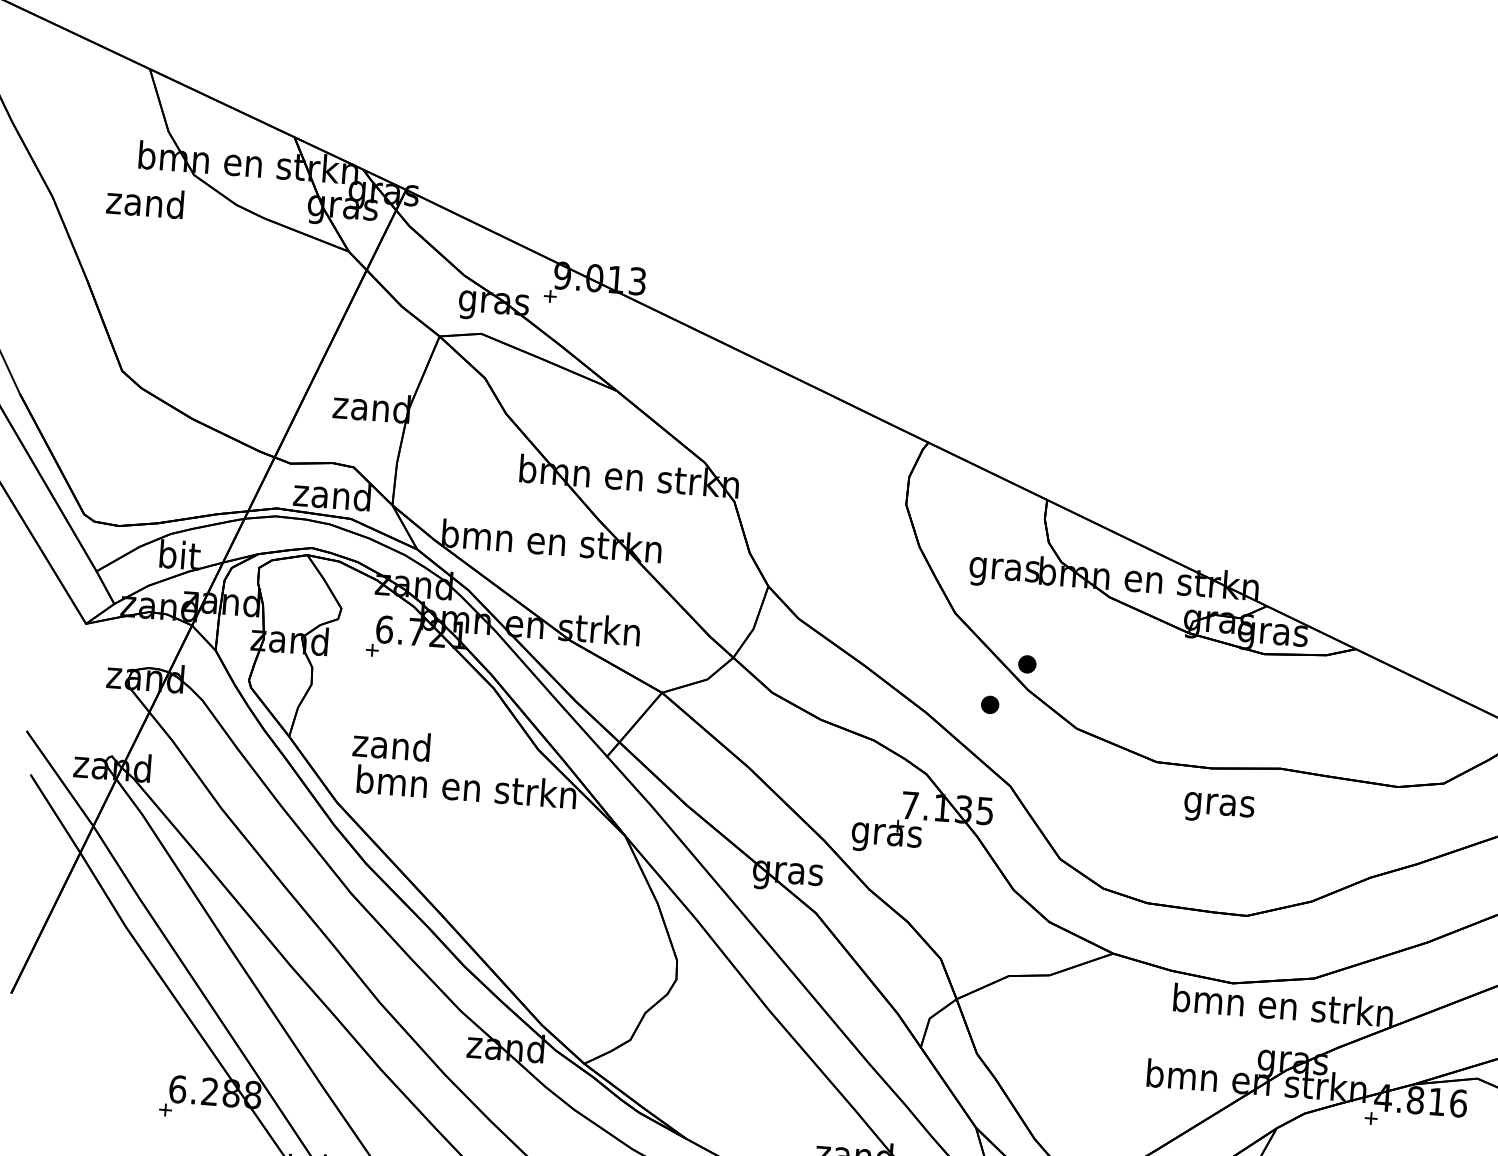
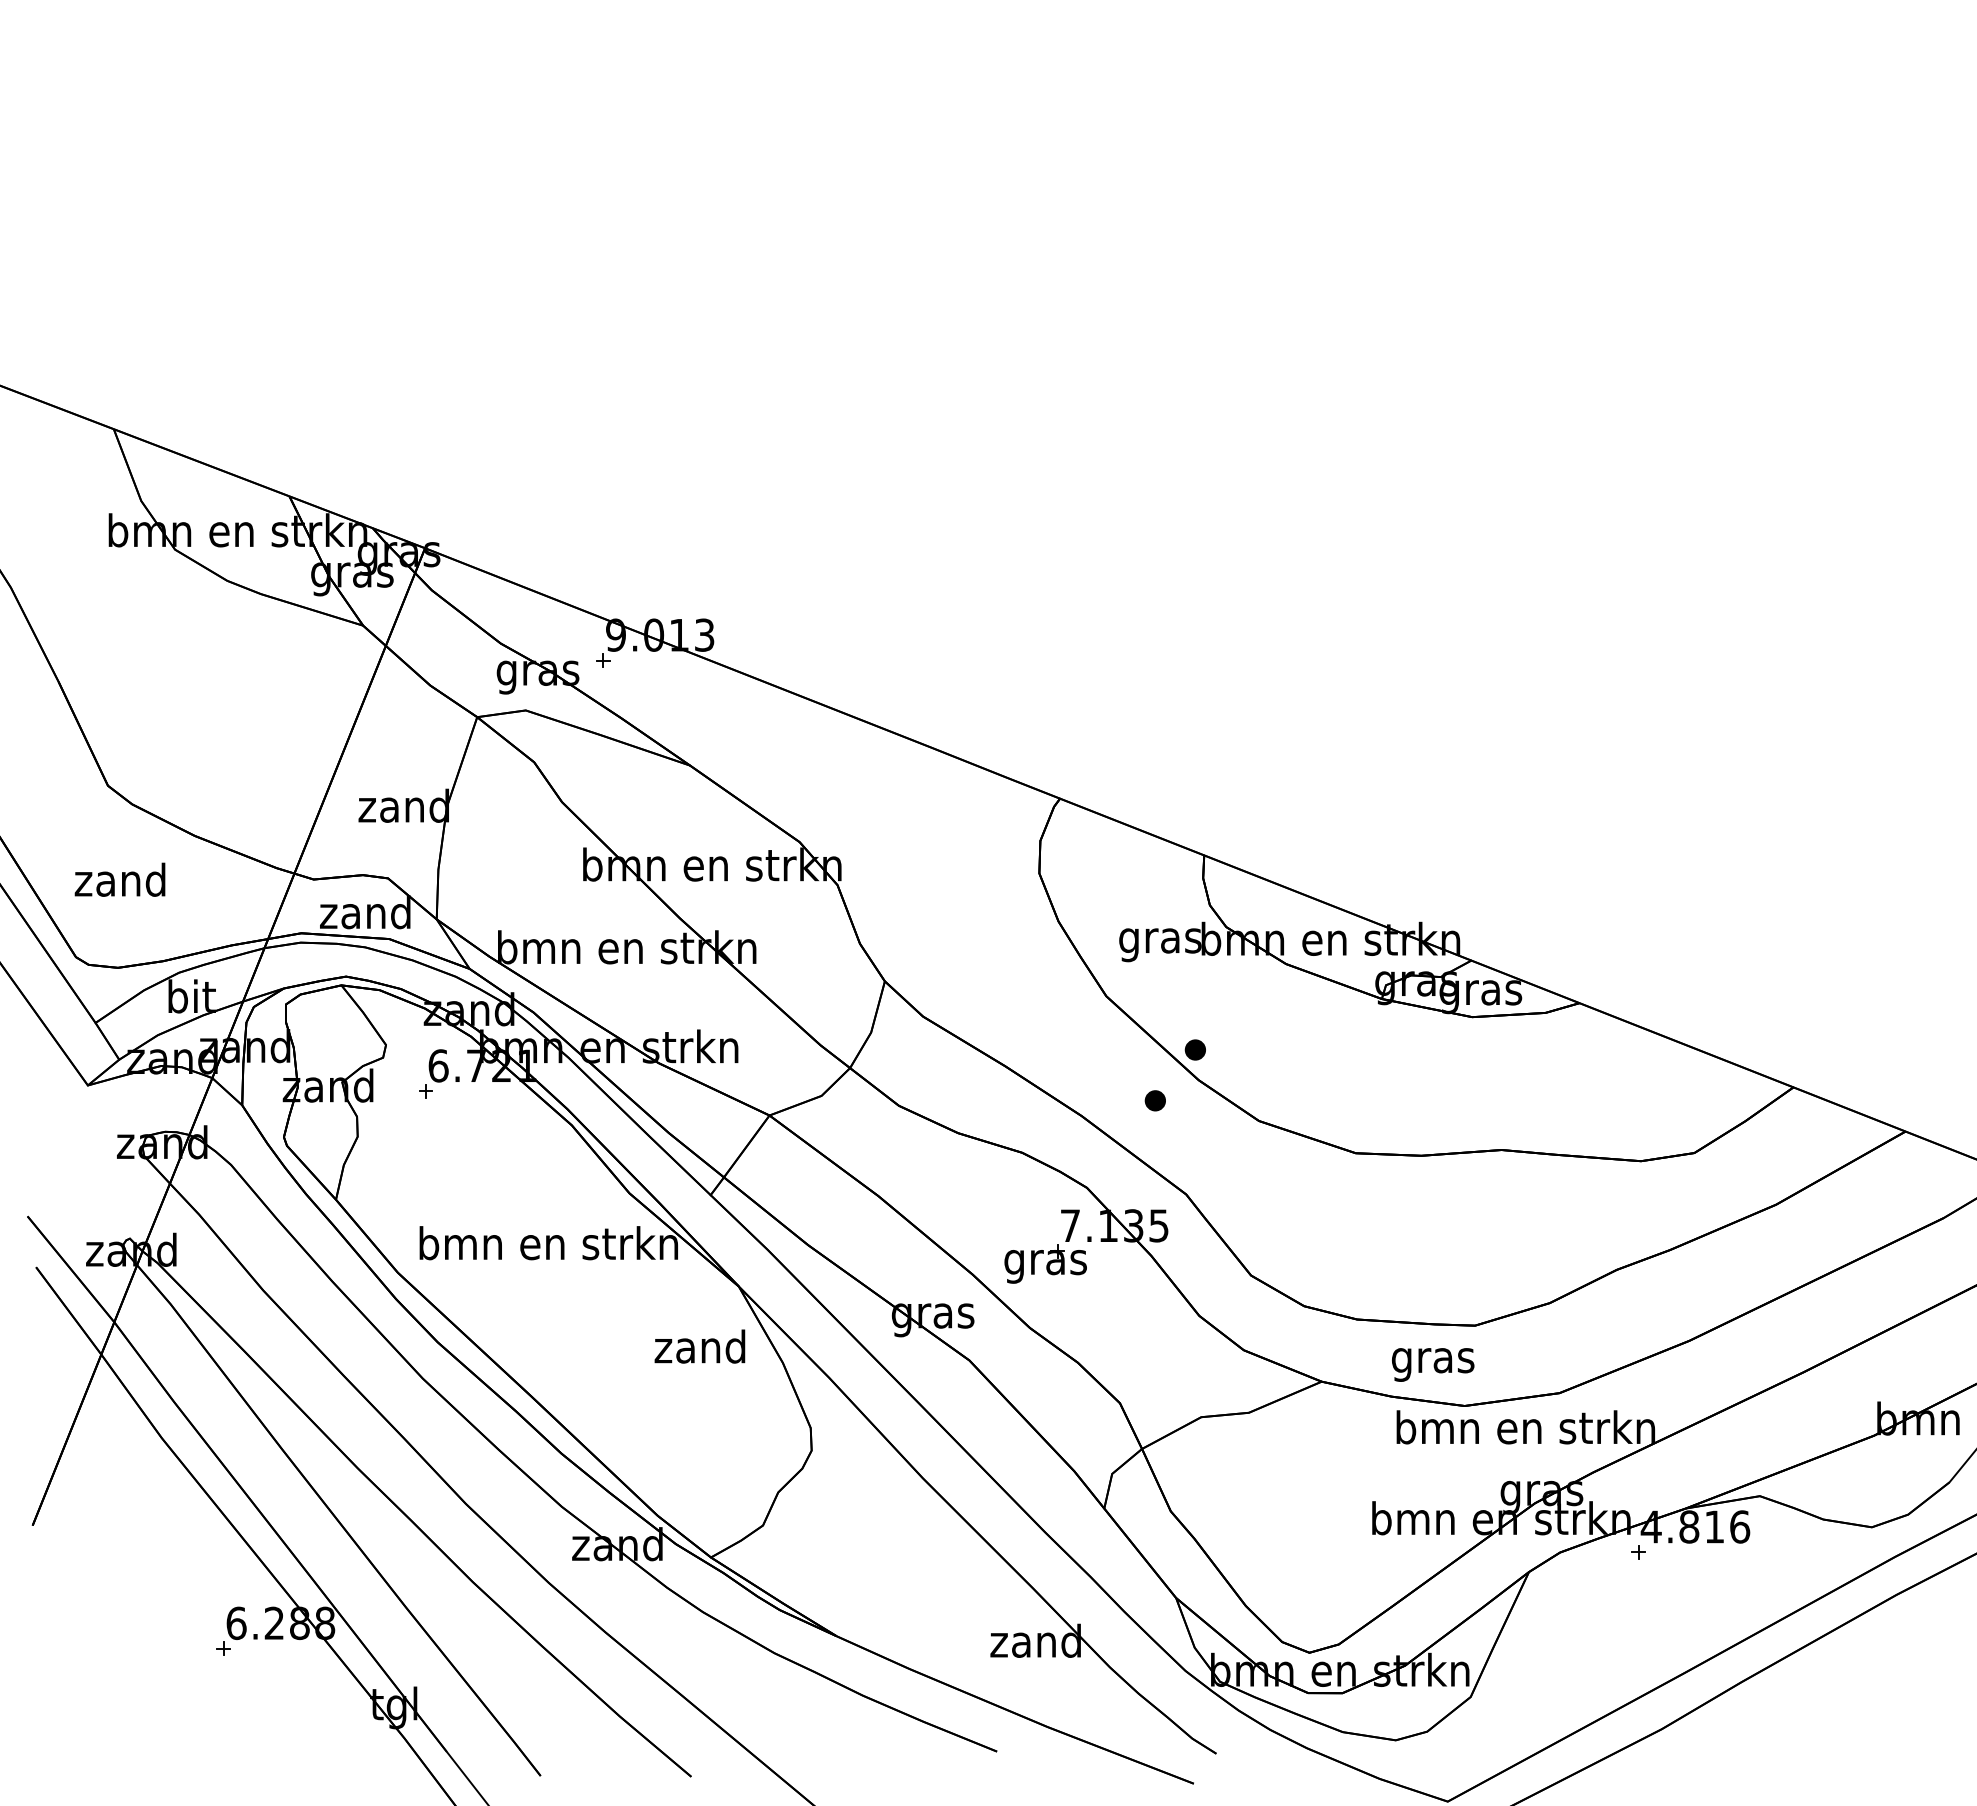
text: (144, 201) -> (119, 879), moved
text: (391, 744) -> (699, 1346), moved
text: (1219, 808) -> (1433, 1364), moved

